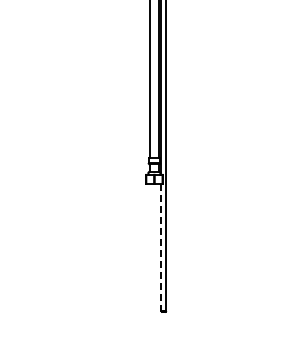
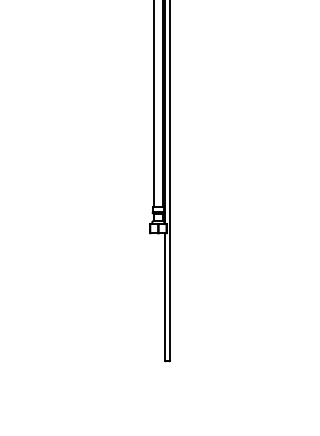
line: (161, 247) -> (165, 296), dashed -> solid

